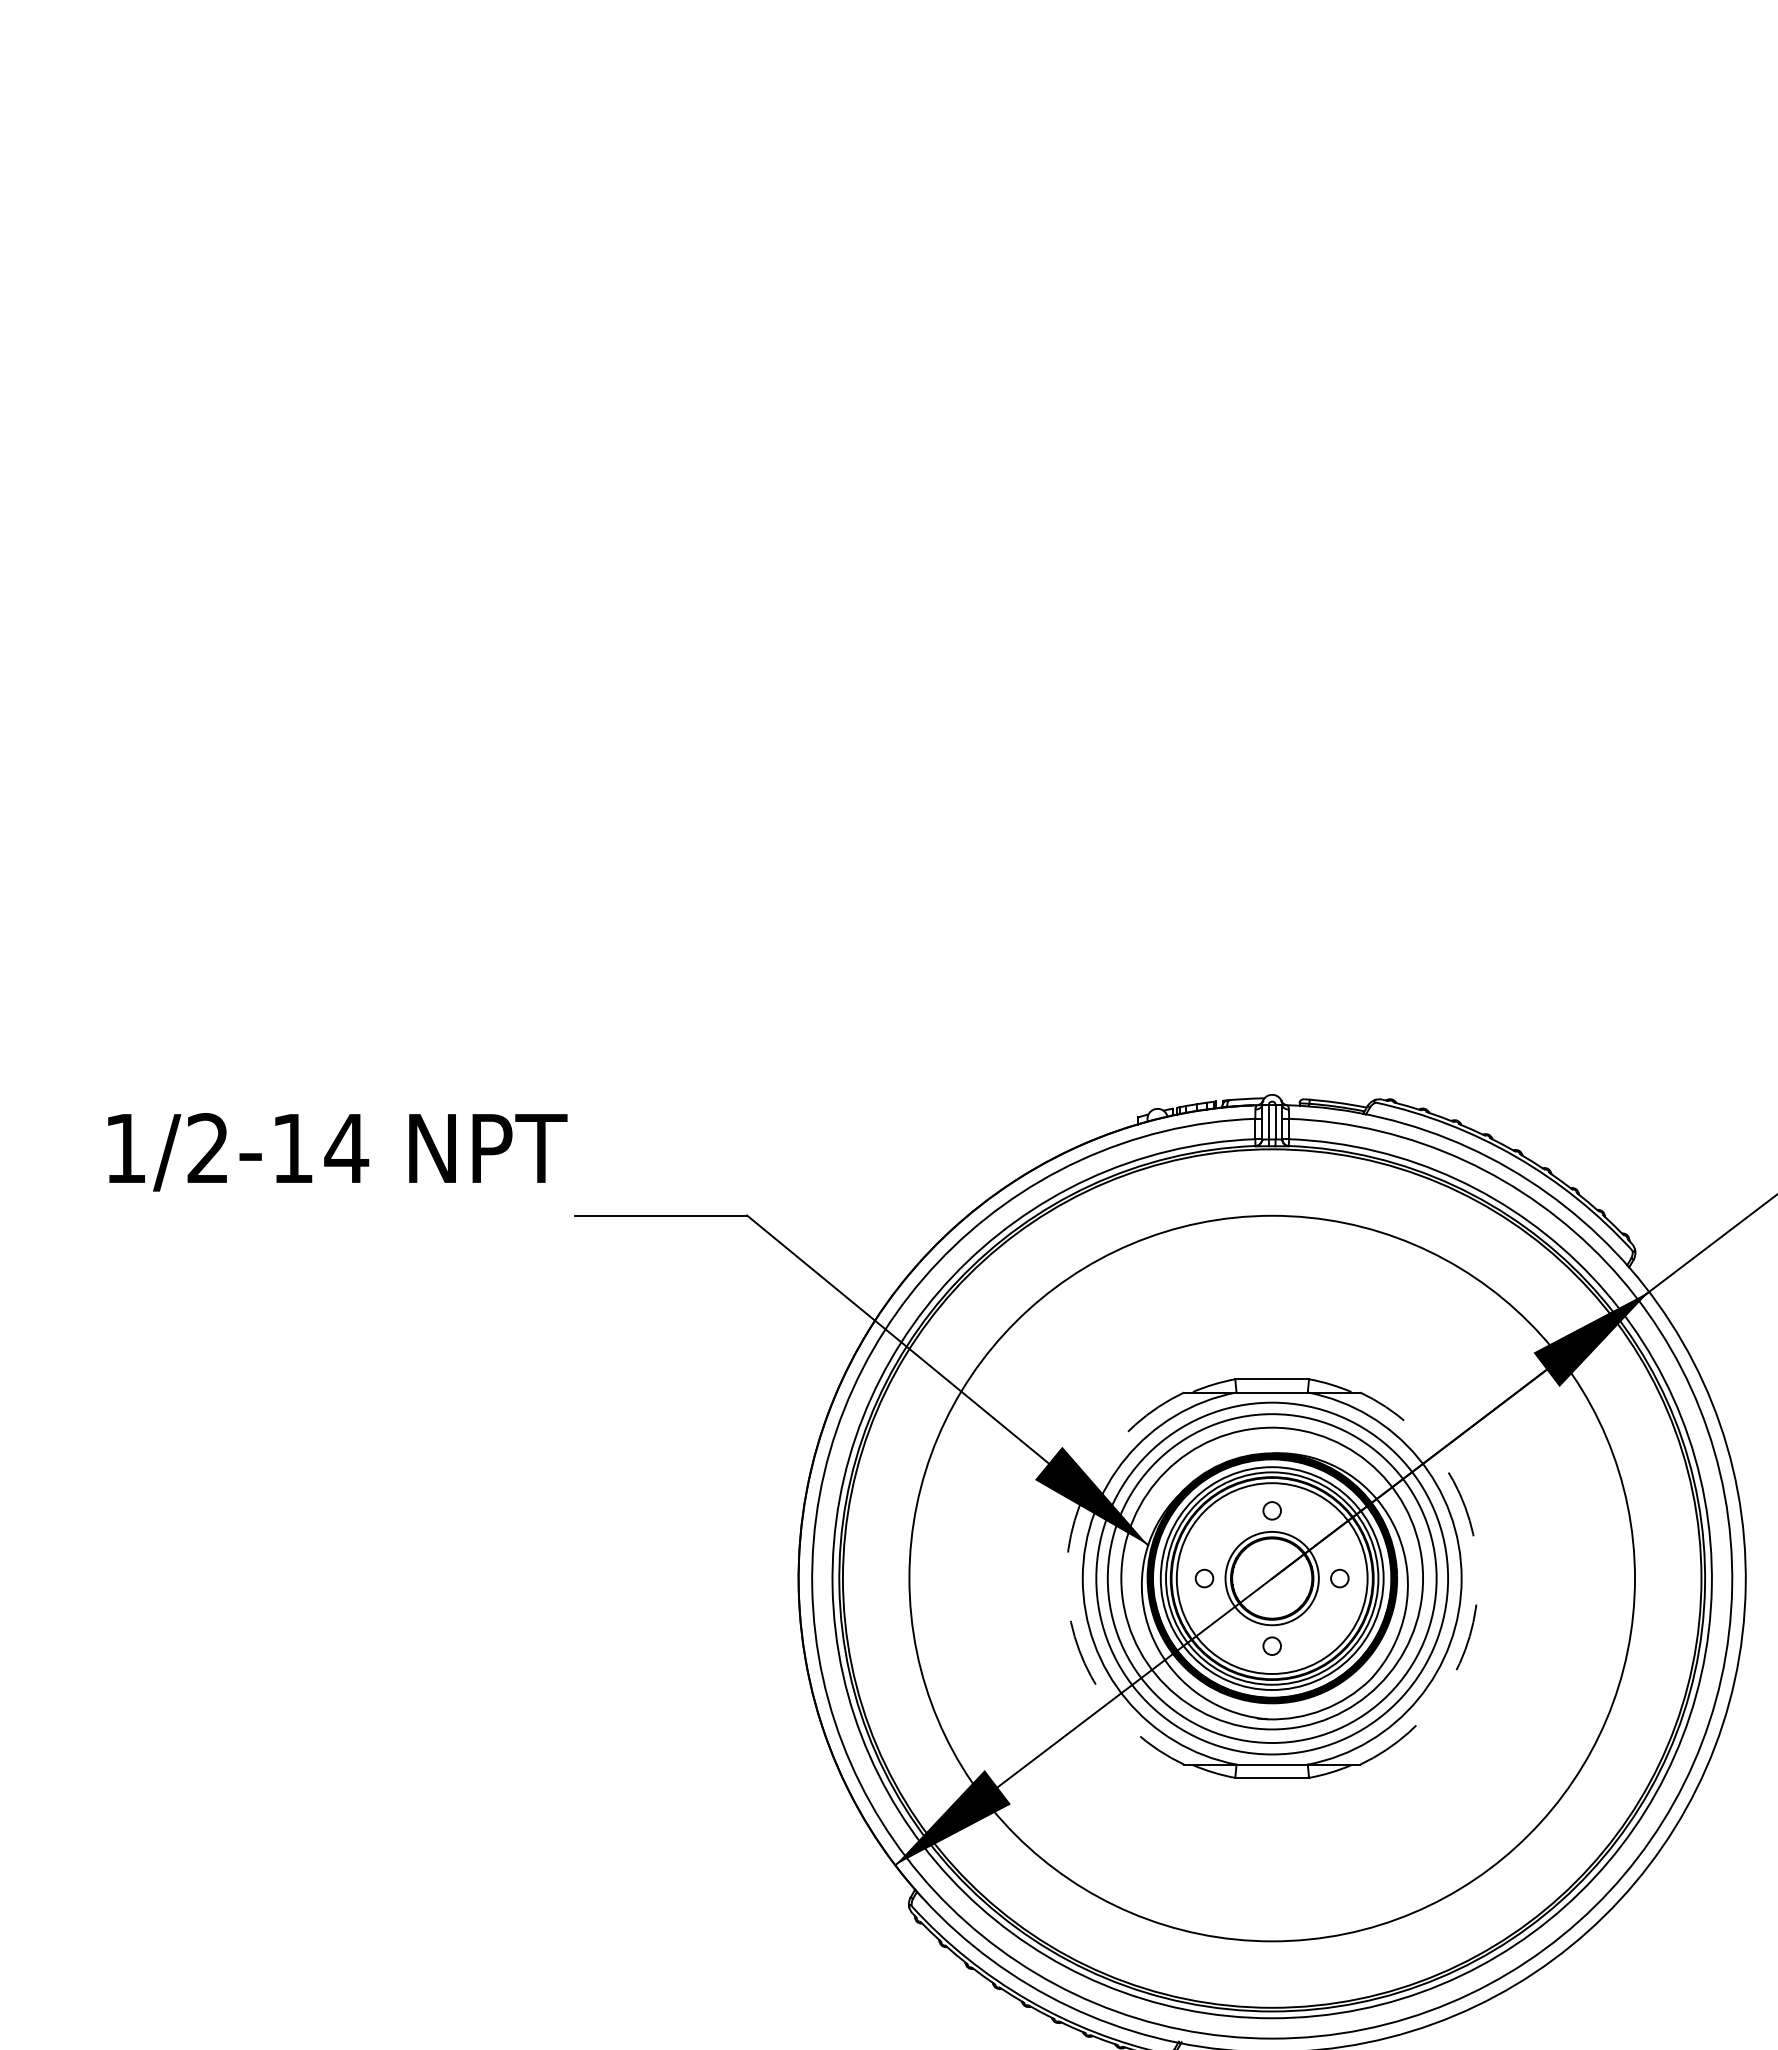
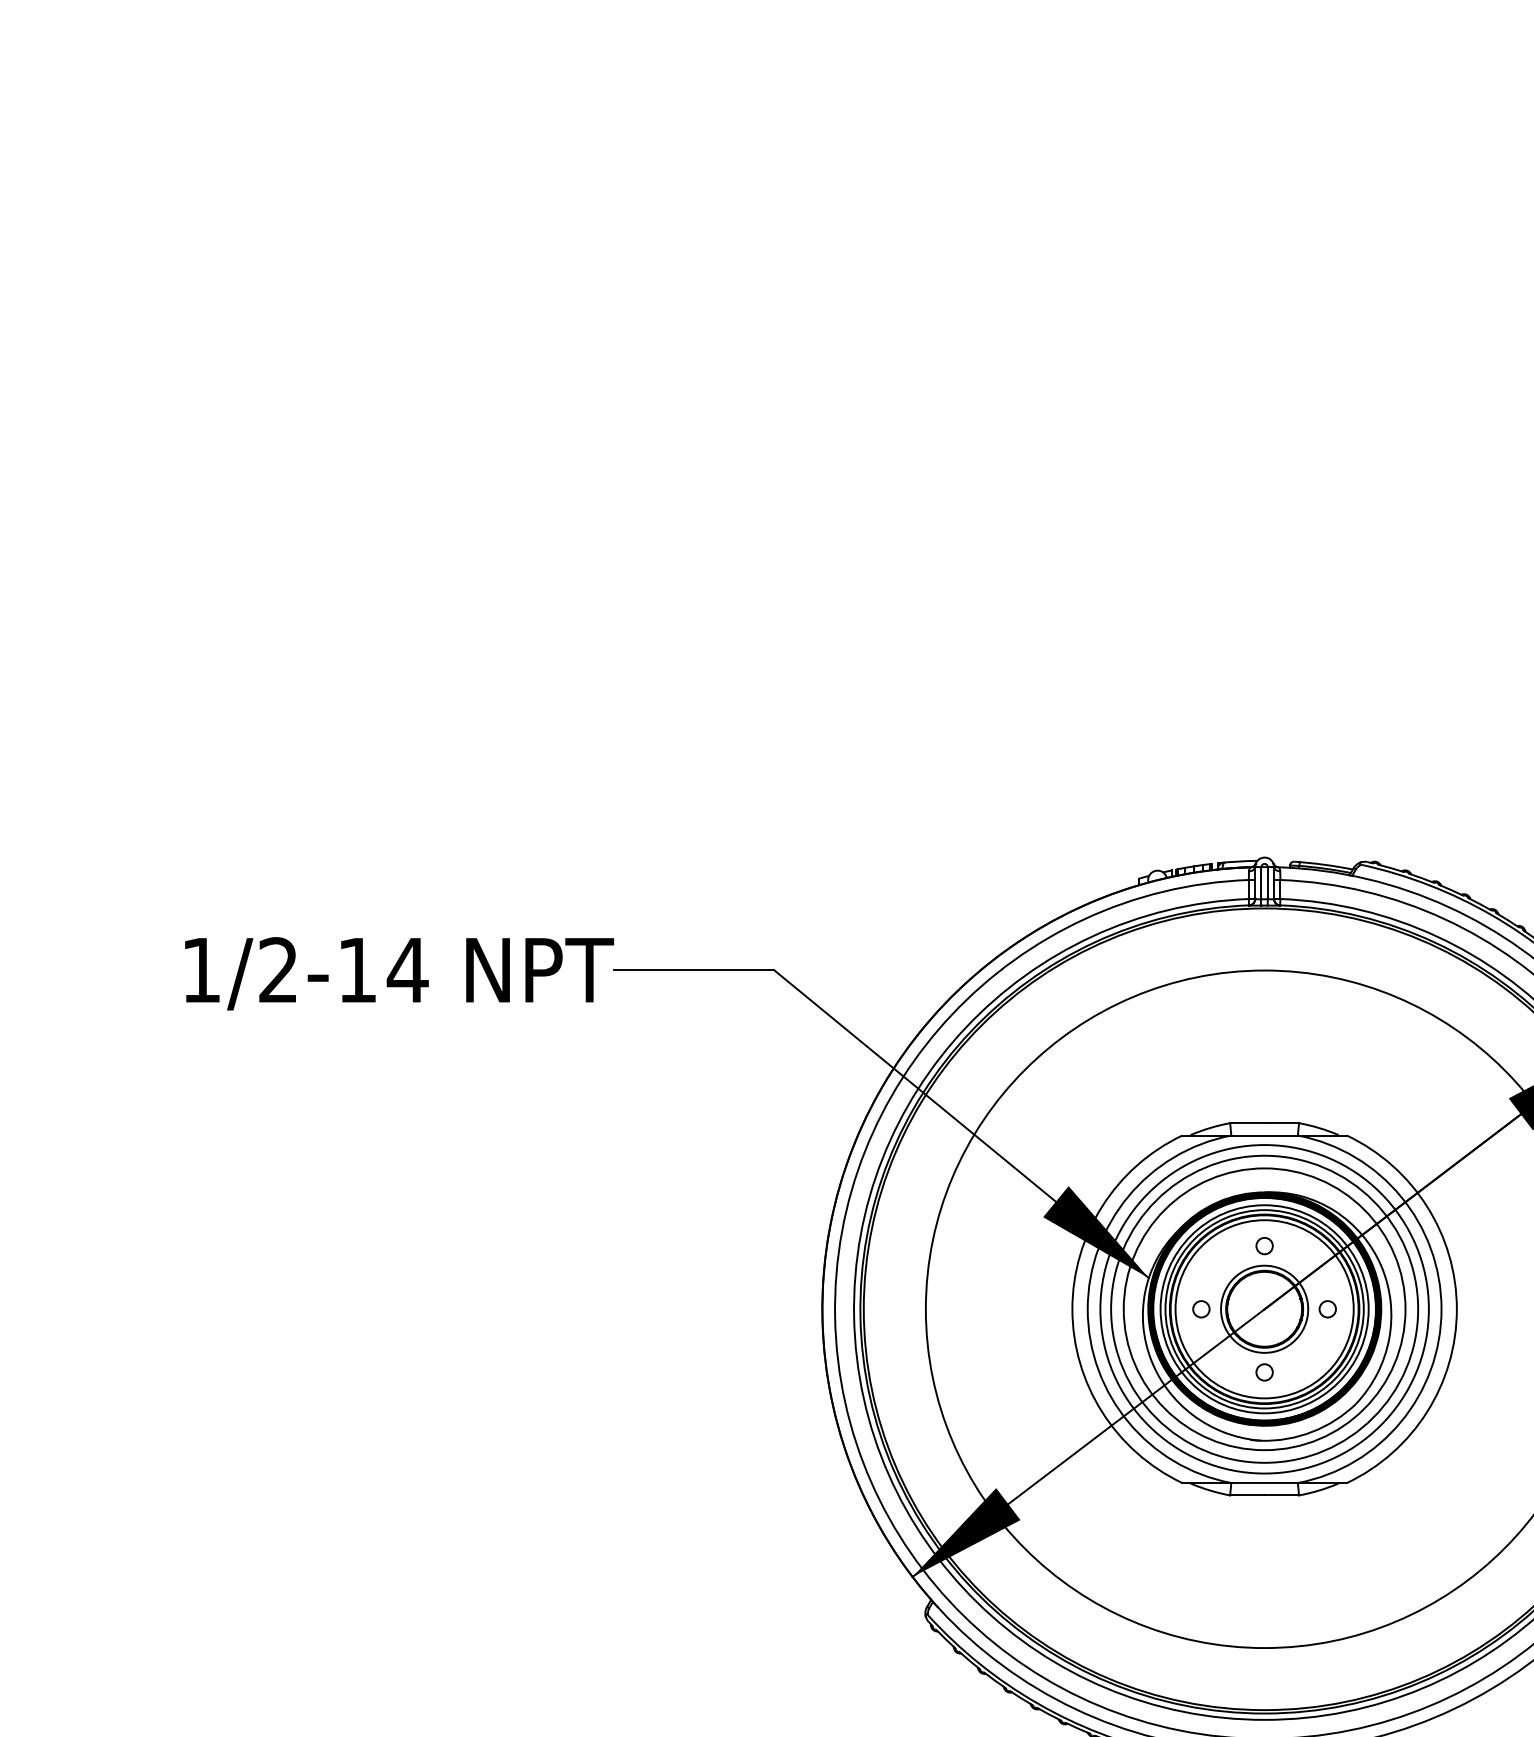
text: (337, 1152) -> (399, 973), moved
arc: (1066, 1578) -> (1072, 1309), dashed -> solid
arc: (1478, 1578) -> (1457, 1309), dashed -> solid

